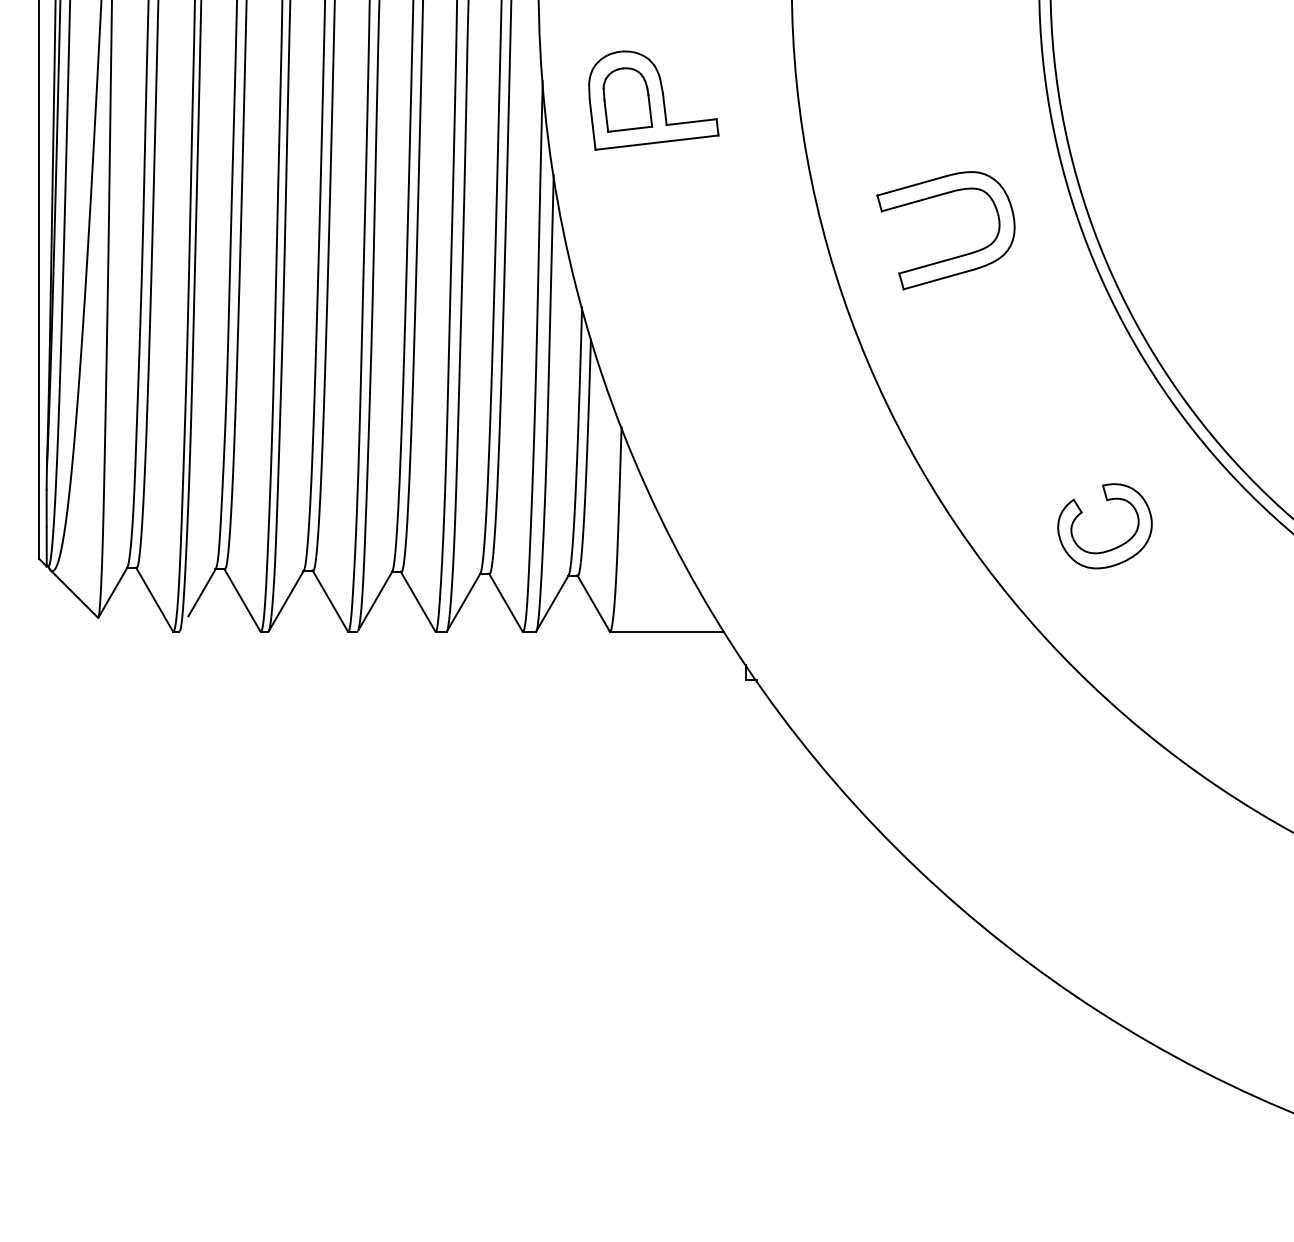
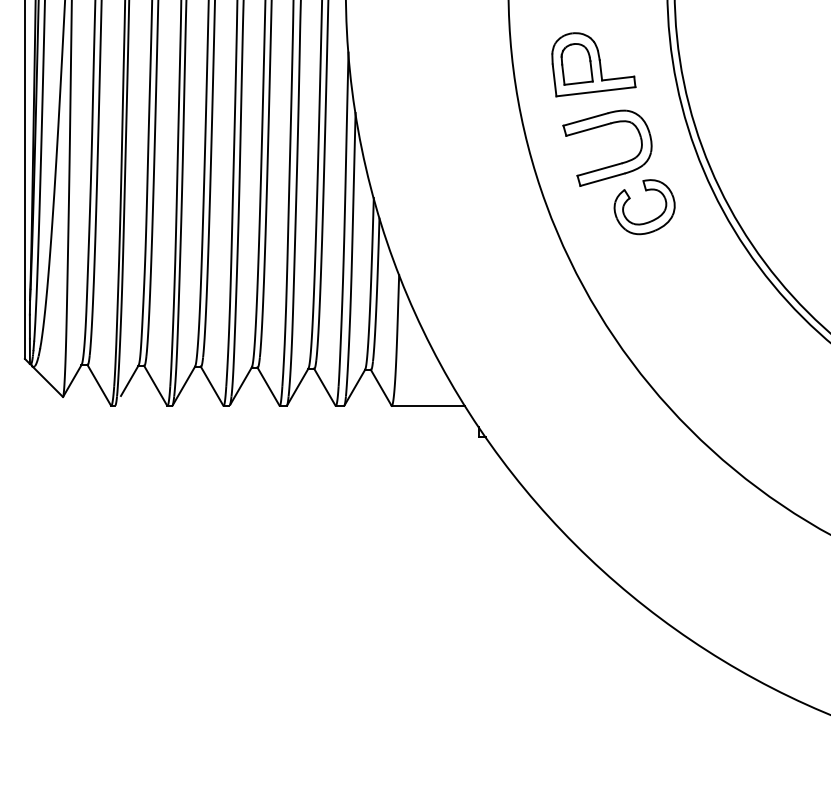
part: (653, 100) -> (593, 64), moved
part: (1114, 547) -> (650, 220), moved

